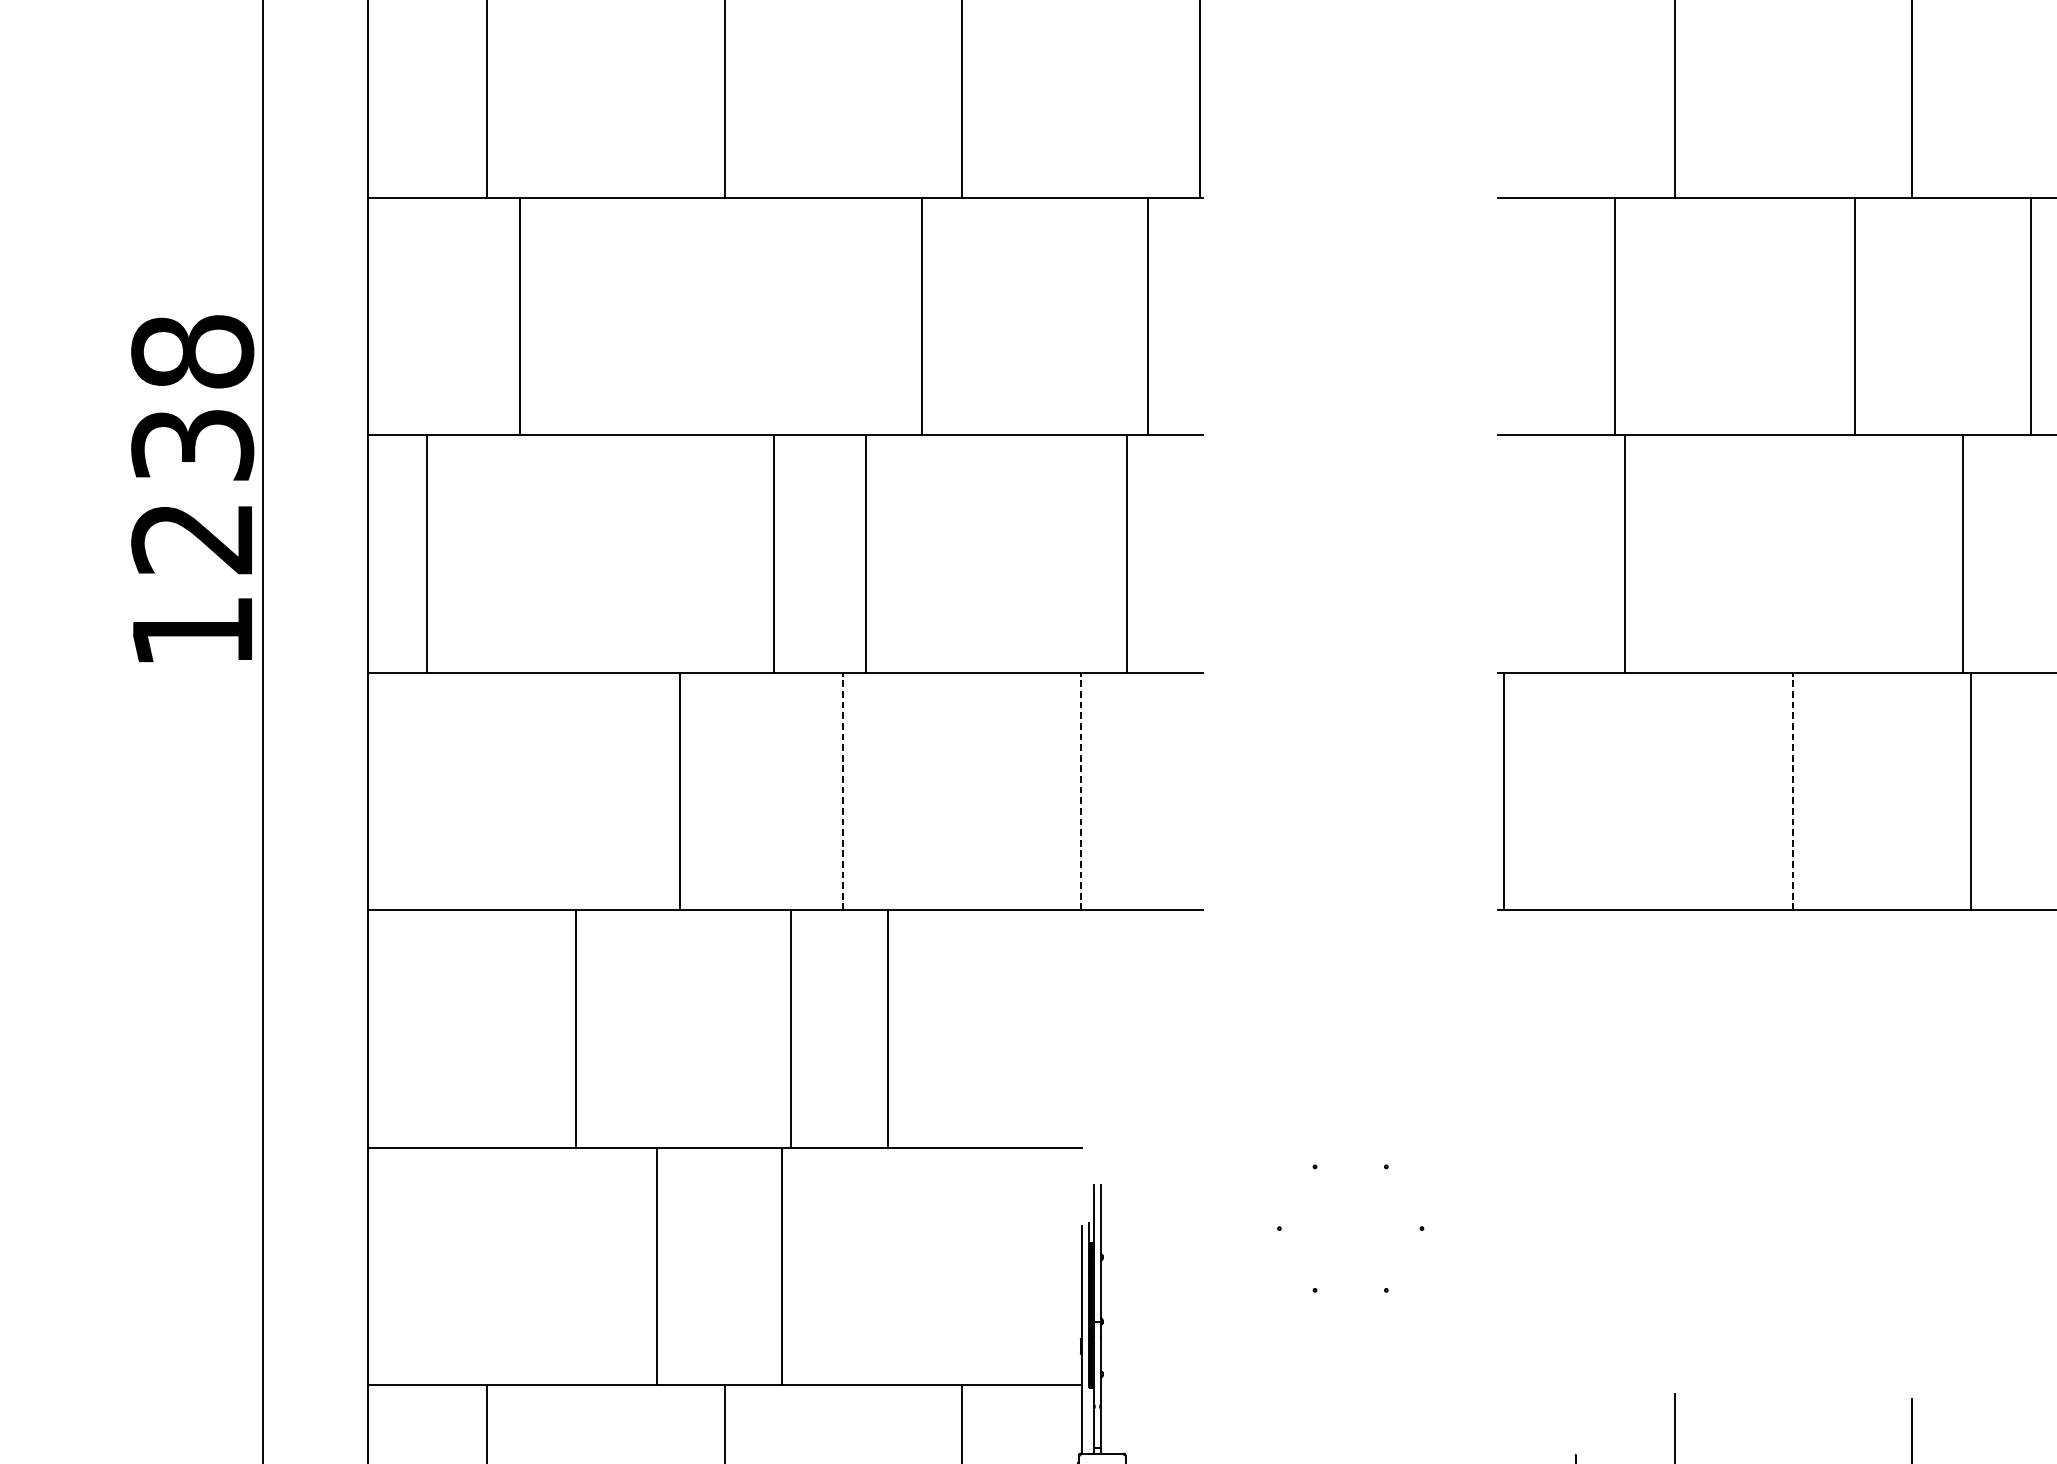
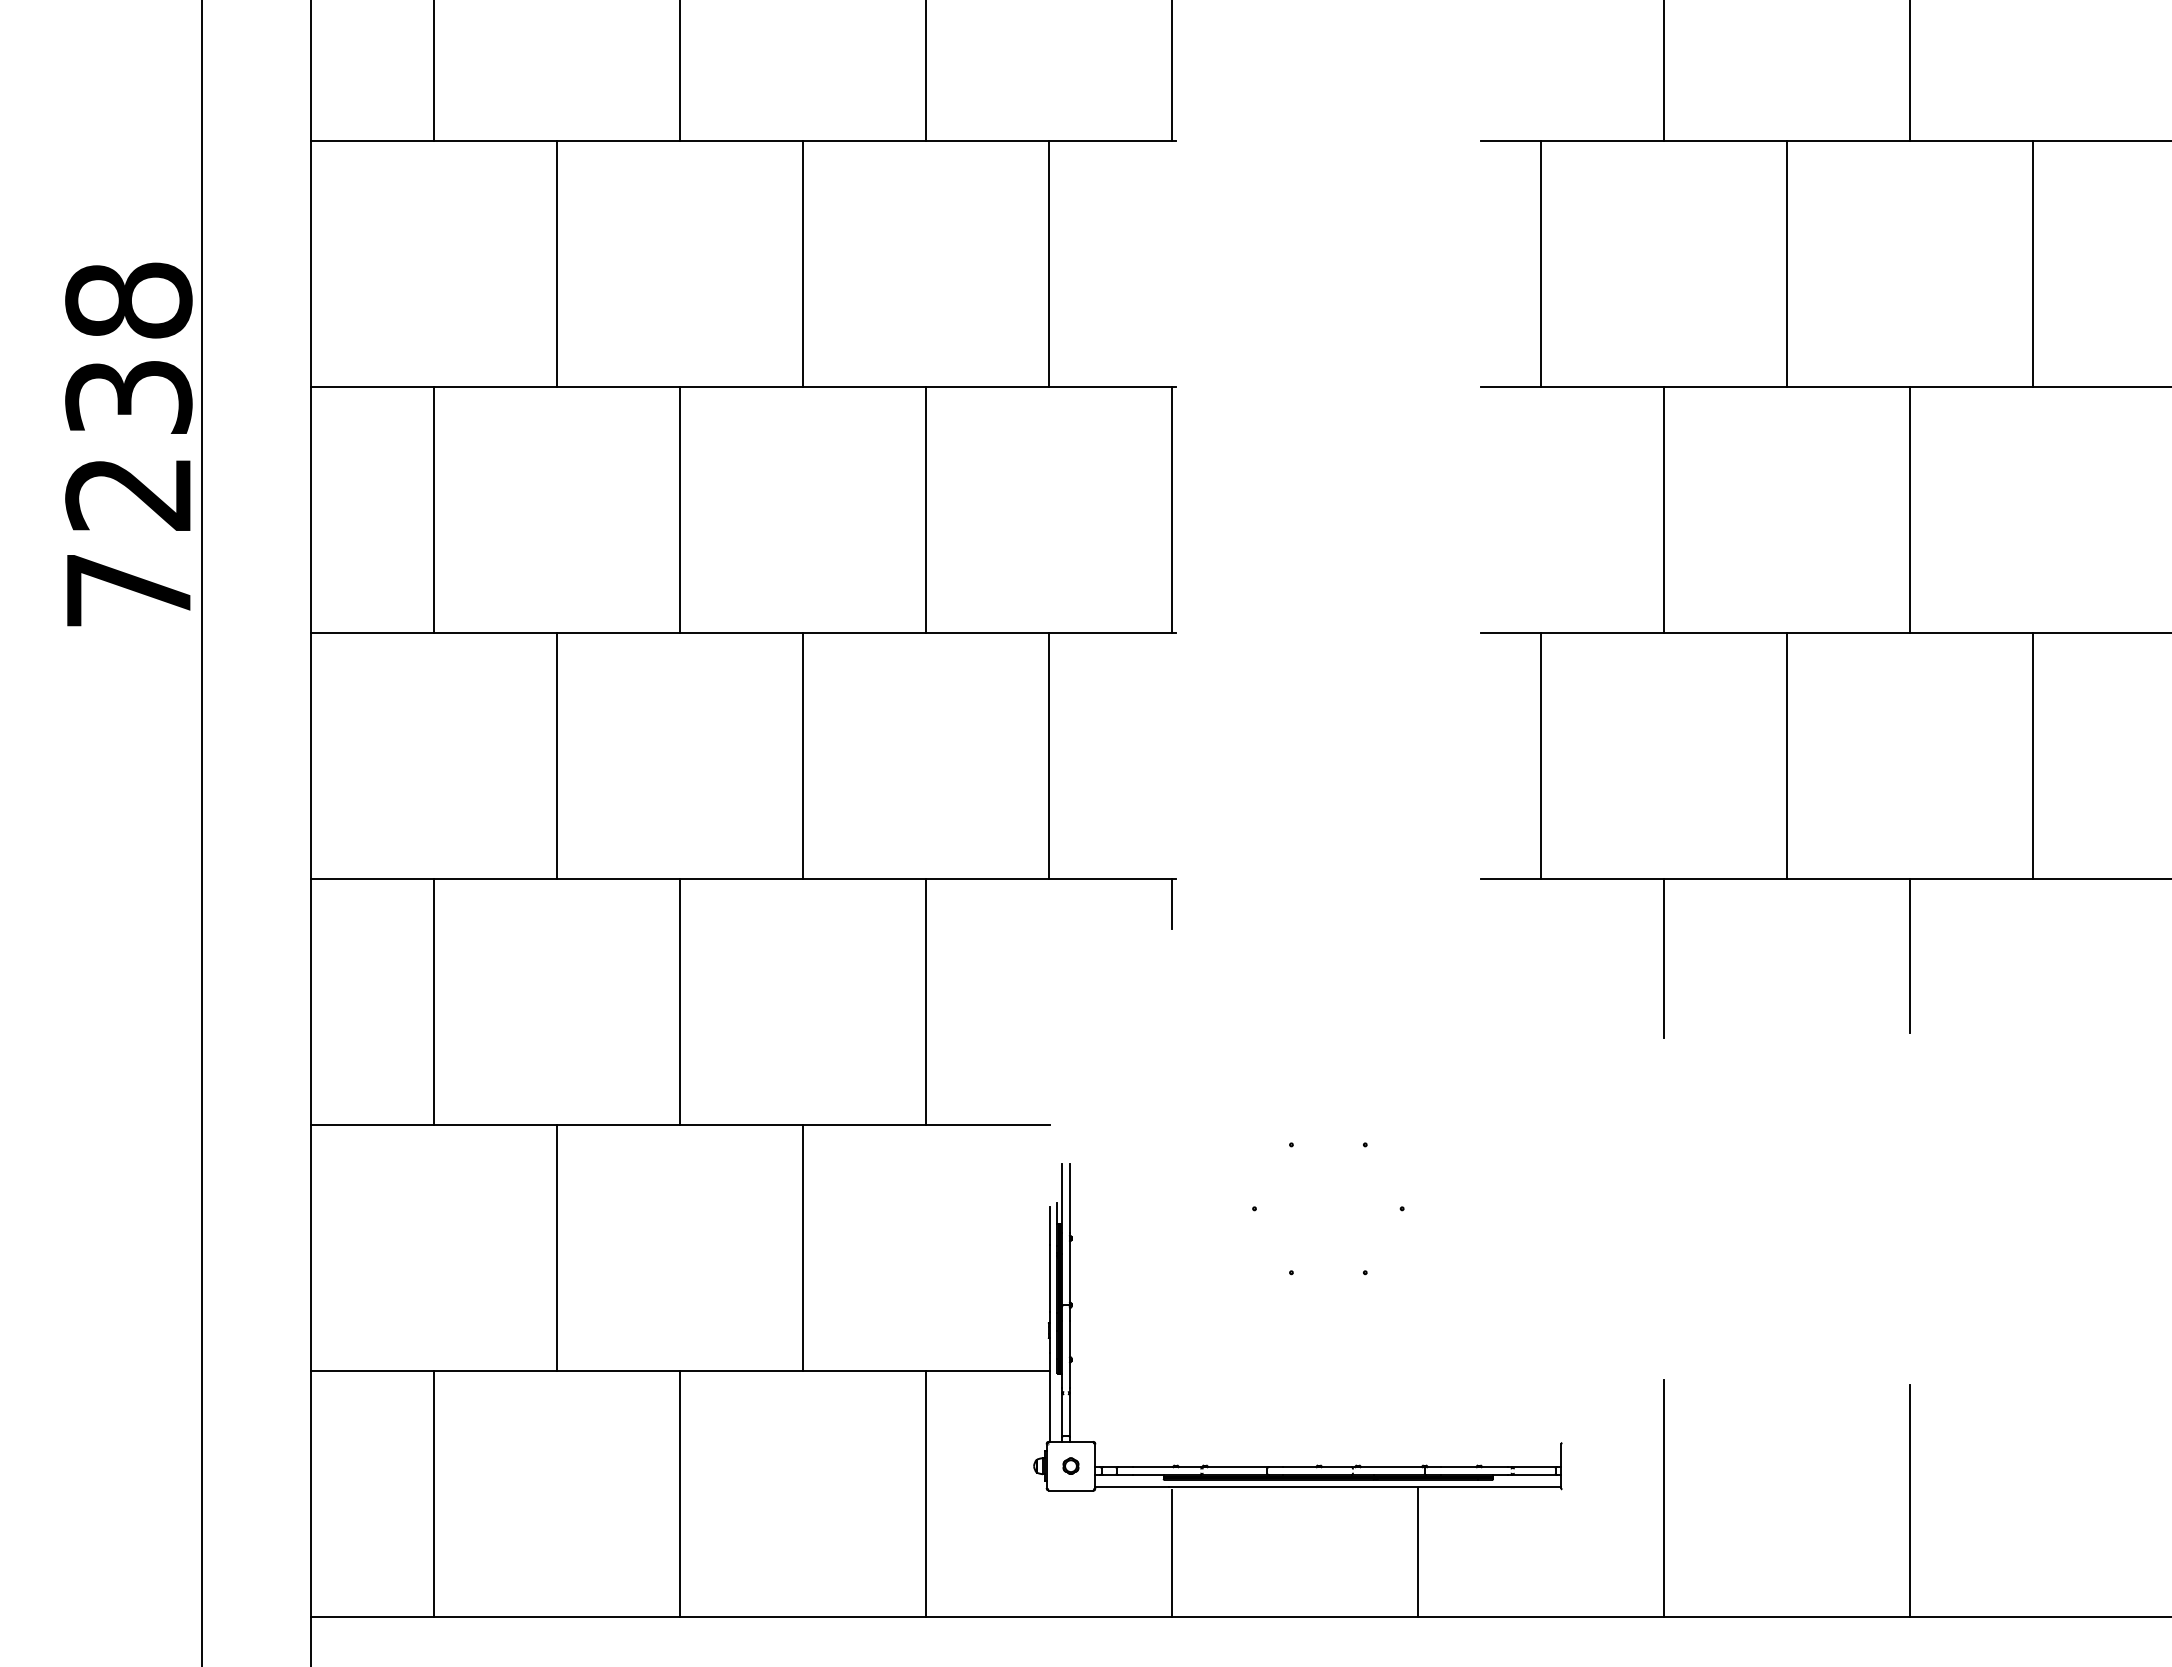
line: (519, 316) -> (556, 263), moved
line: (921, 316) -> (802, 263), moved
line: (1148, 316) -> (1048, 263), moved
line: (1614, 316) -> (1540, 263), moved
line: (1855, 316) -> (1787, 263), moved
line: (426, 553) -> (433, 509), moved
line: (773, 553) -> (679, 509), moved
line: (865, 553) -> (925, 509), moved
line: (1126, 553) -> (1171, 509), moved
line: (1624, 553) -> (1663, 509), moved
line: (1963, 553) -> (1910, 509), moved
text: (192, 631) -> (128, 590), 1238 -> 7238
line: (679, 790) -> (556, 755), moved
line: (843, 790) -> (802, 755), dashed -> solid
line: (1080, 790) -> (1048, 755), dashed -> solid
line: (1503, 790) -> (1540, 755), moved
line: (1793, 790) -> (1787, 755), dashed -> solid
line: (1971, 790) -> (2033, 755), moved
line: (1199, 934) -> (1171, 904), added
line: (1912, 984) -> (1910, 955), added
line: (1674, 986) -> (1663, 958), added
line: (575, 1029) -> (433, 1002), moved
line: (790, 1029) -> (679, 1002), moved
line: (887, 1029) -> (925, 1002), moved
line: (656, 1266) -> (556, 1248), moved
line: (782, 1266) -> (802, 1248), moved

